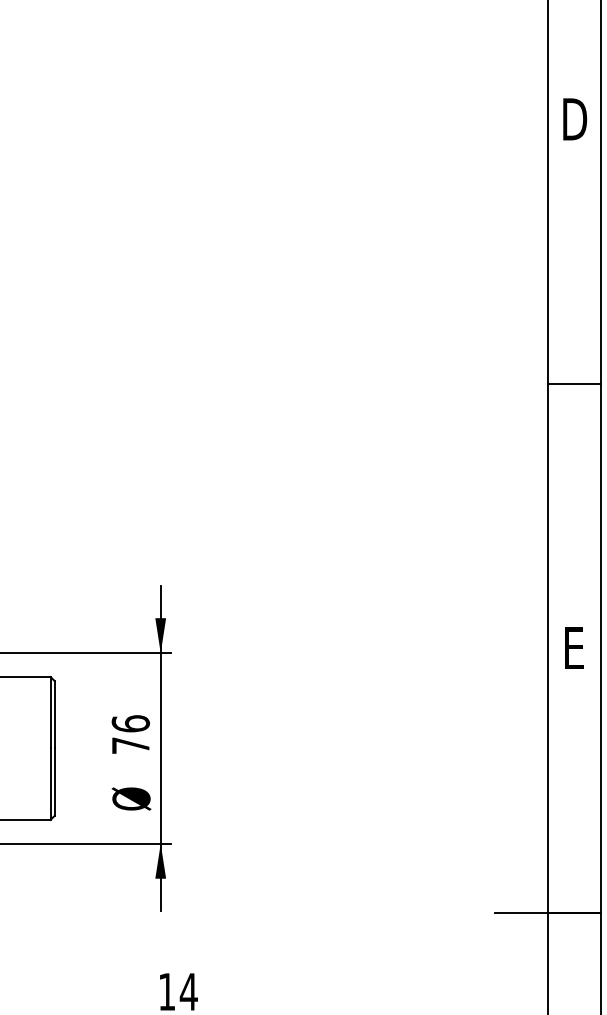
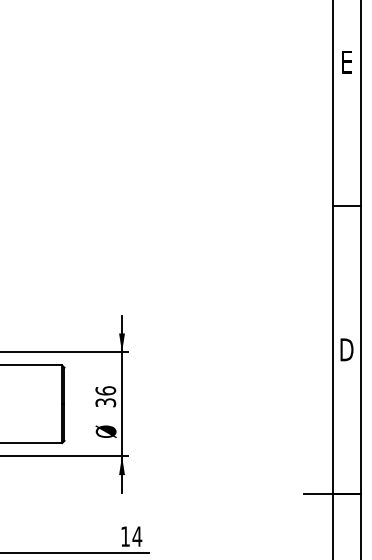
text: (573, 117) -> (346, 61), D -> E
text: (573, 647) -> (346, 349), E -> D
text: (130, 745) -> (105, 402), 76 -> 36

